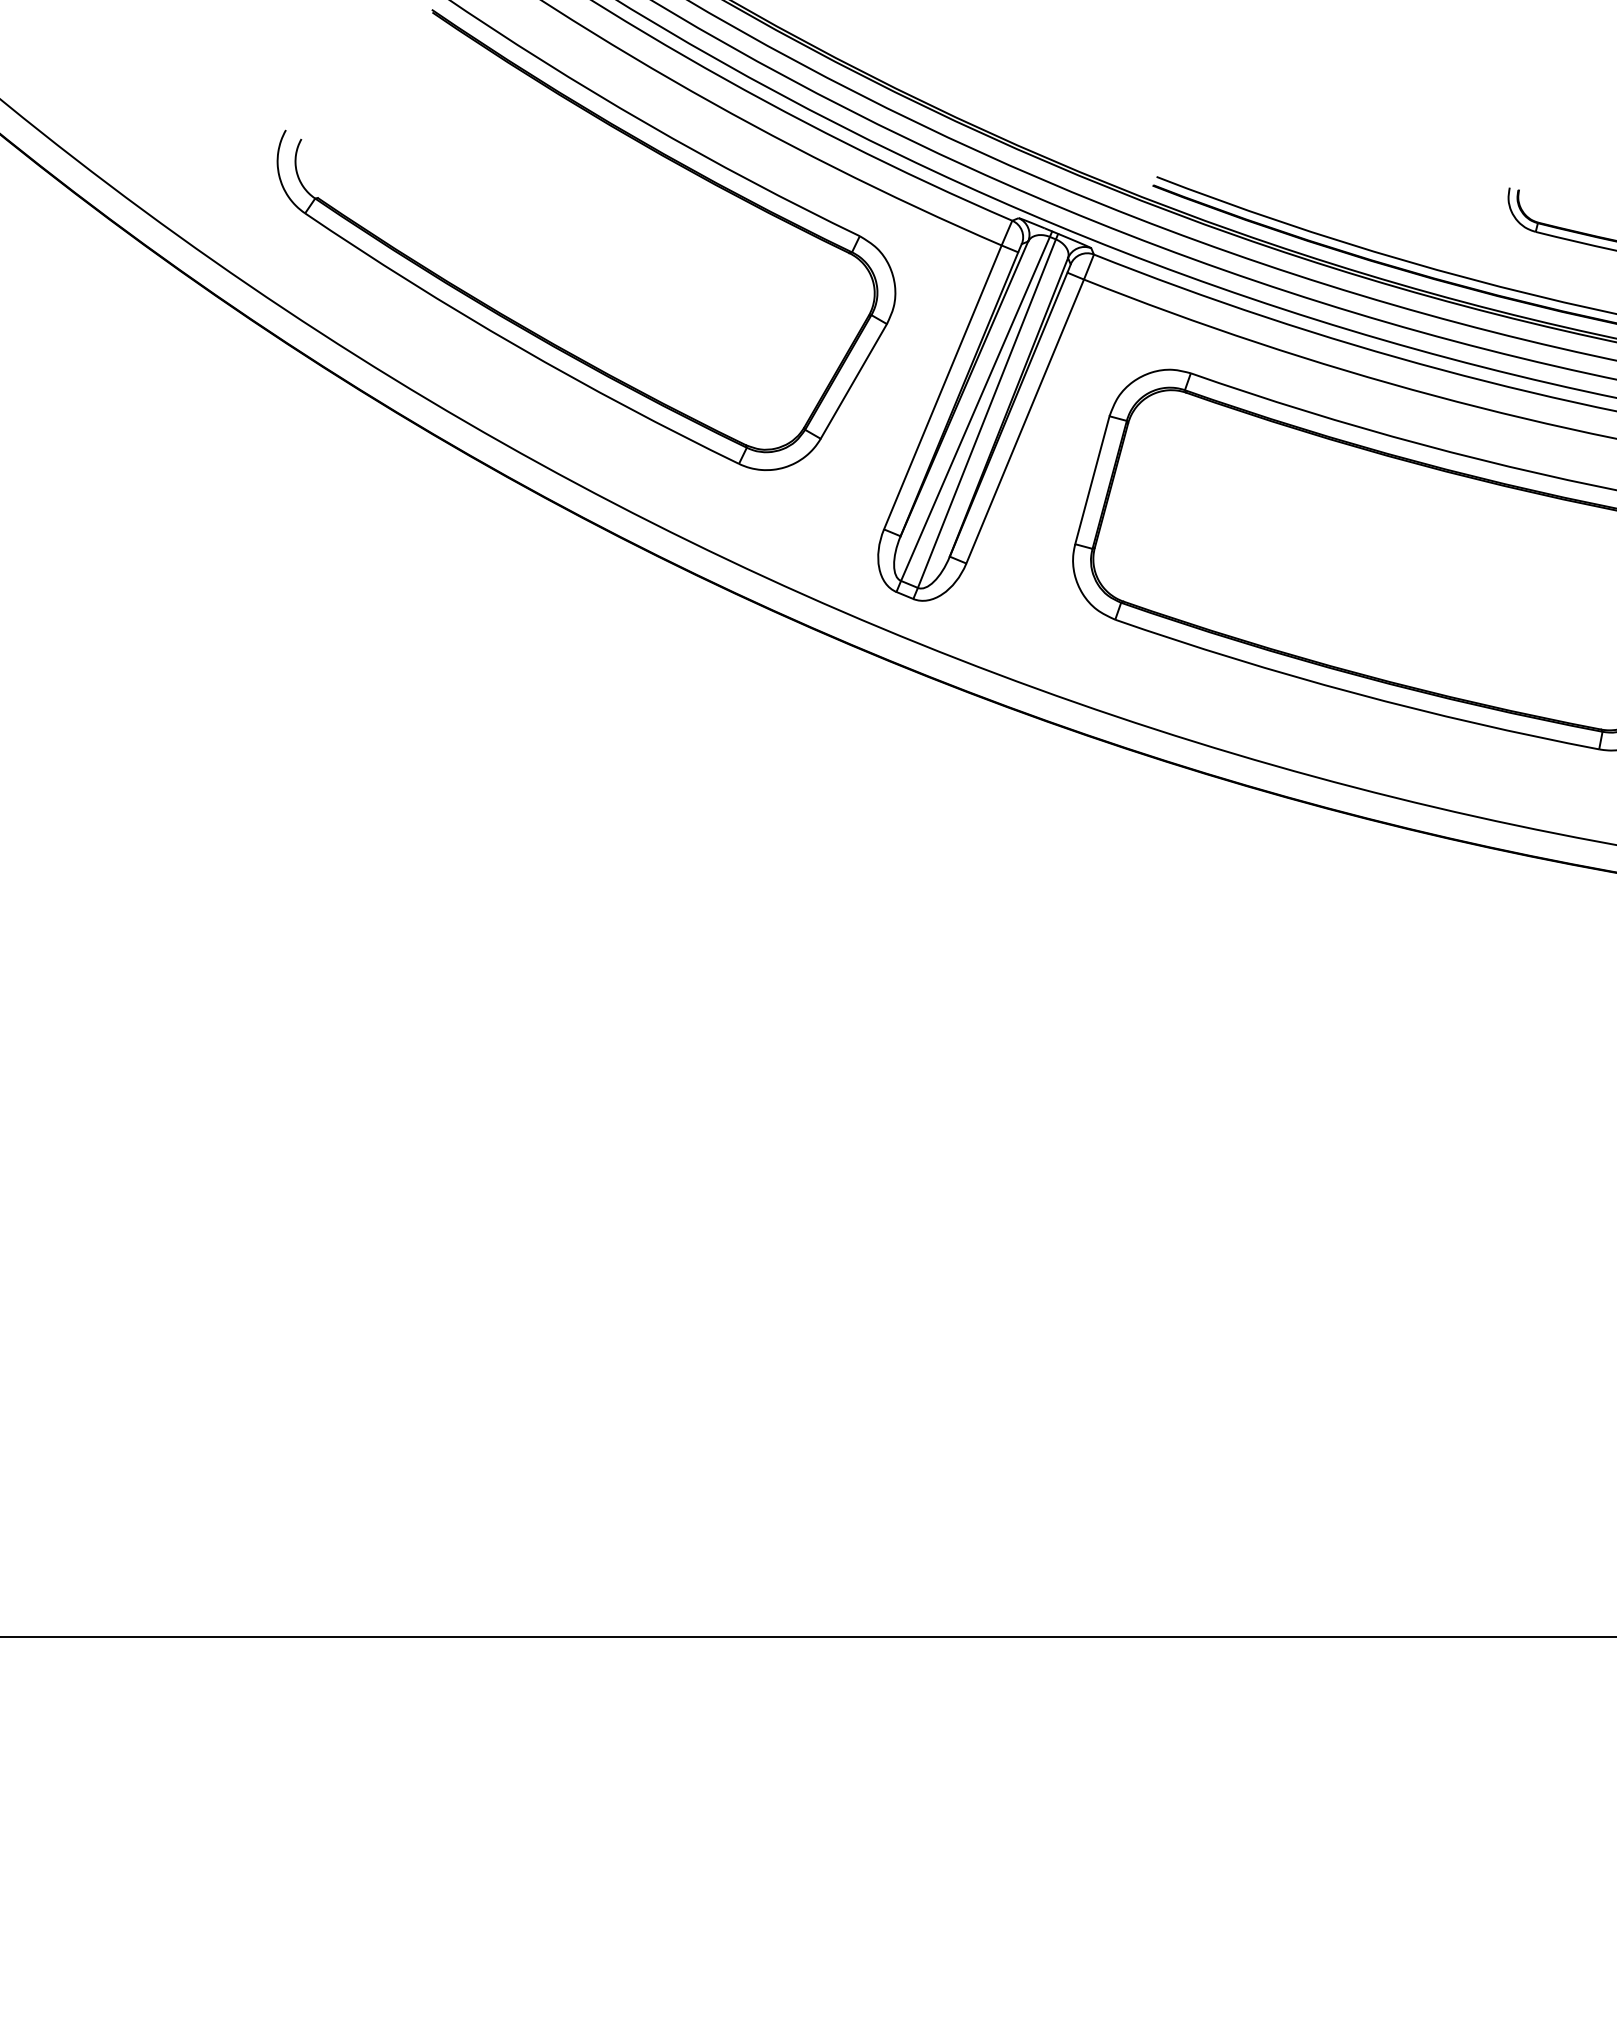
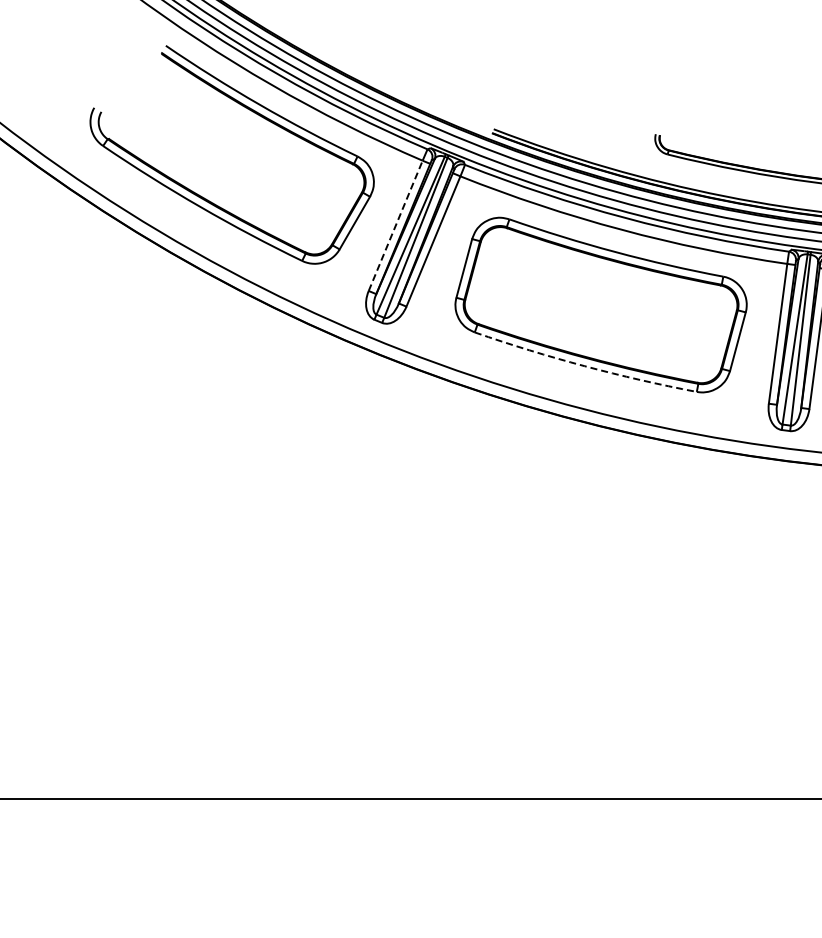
line: (942, 386) -> (395, 225), solid -> dashed
arc: (1354, 693) -> (584, 366), solid -> dashed

